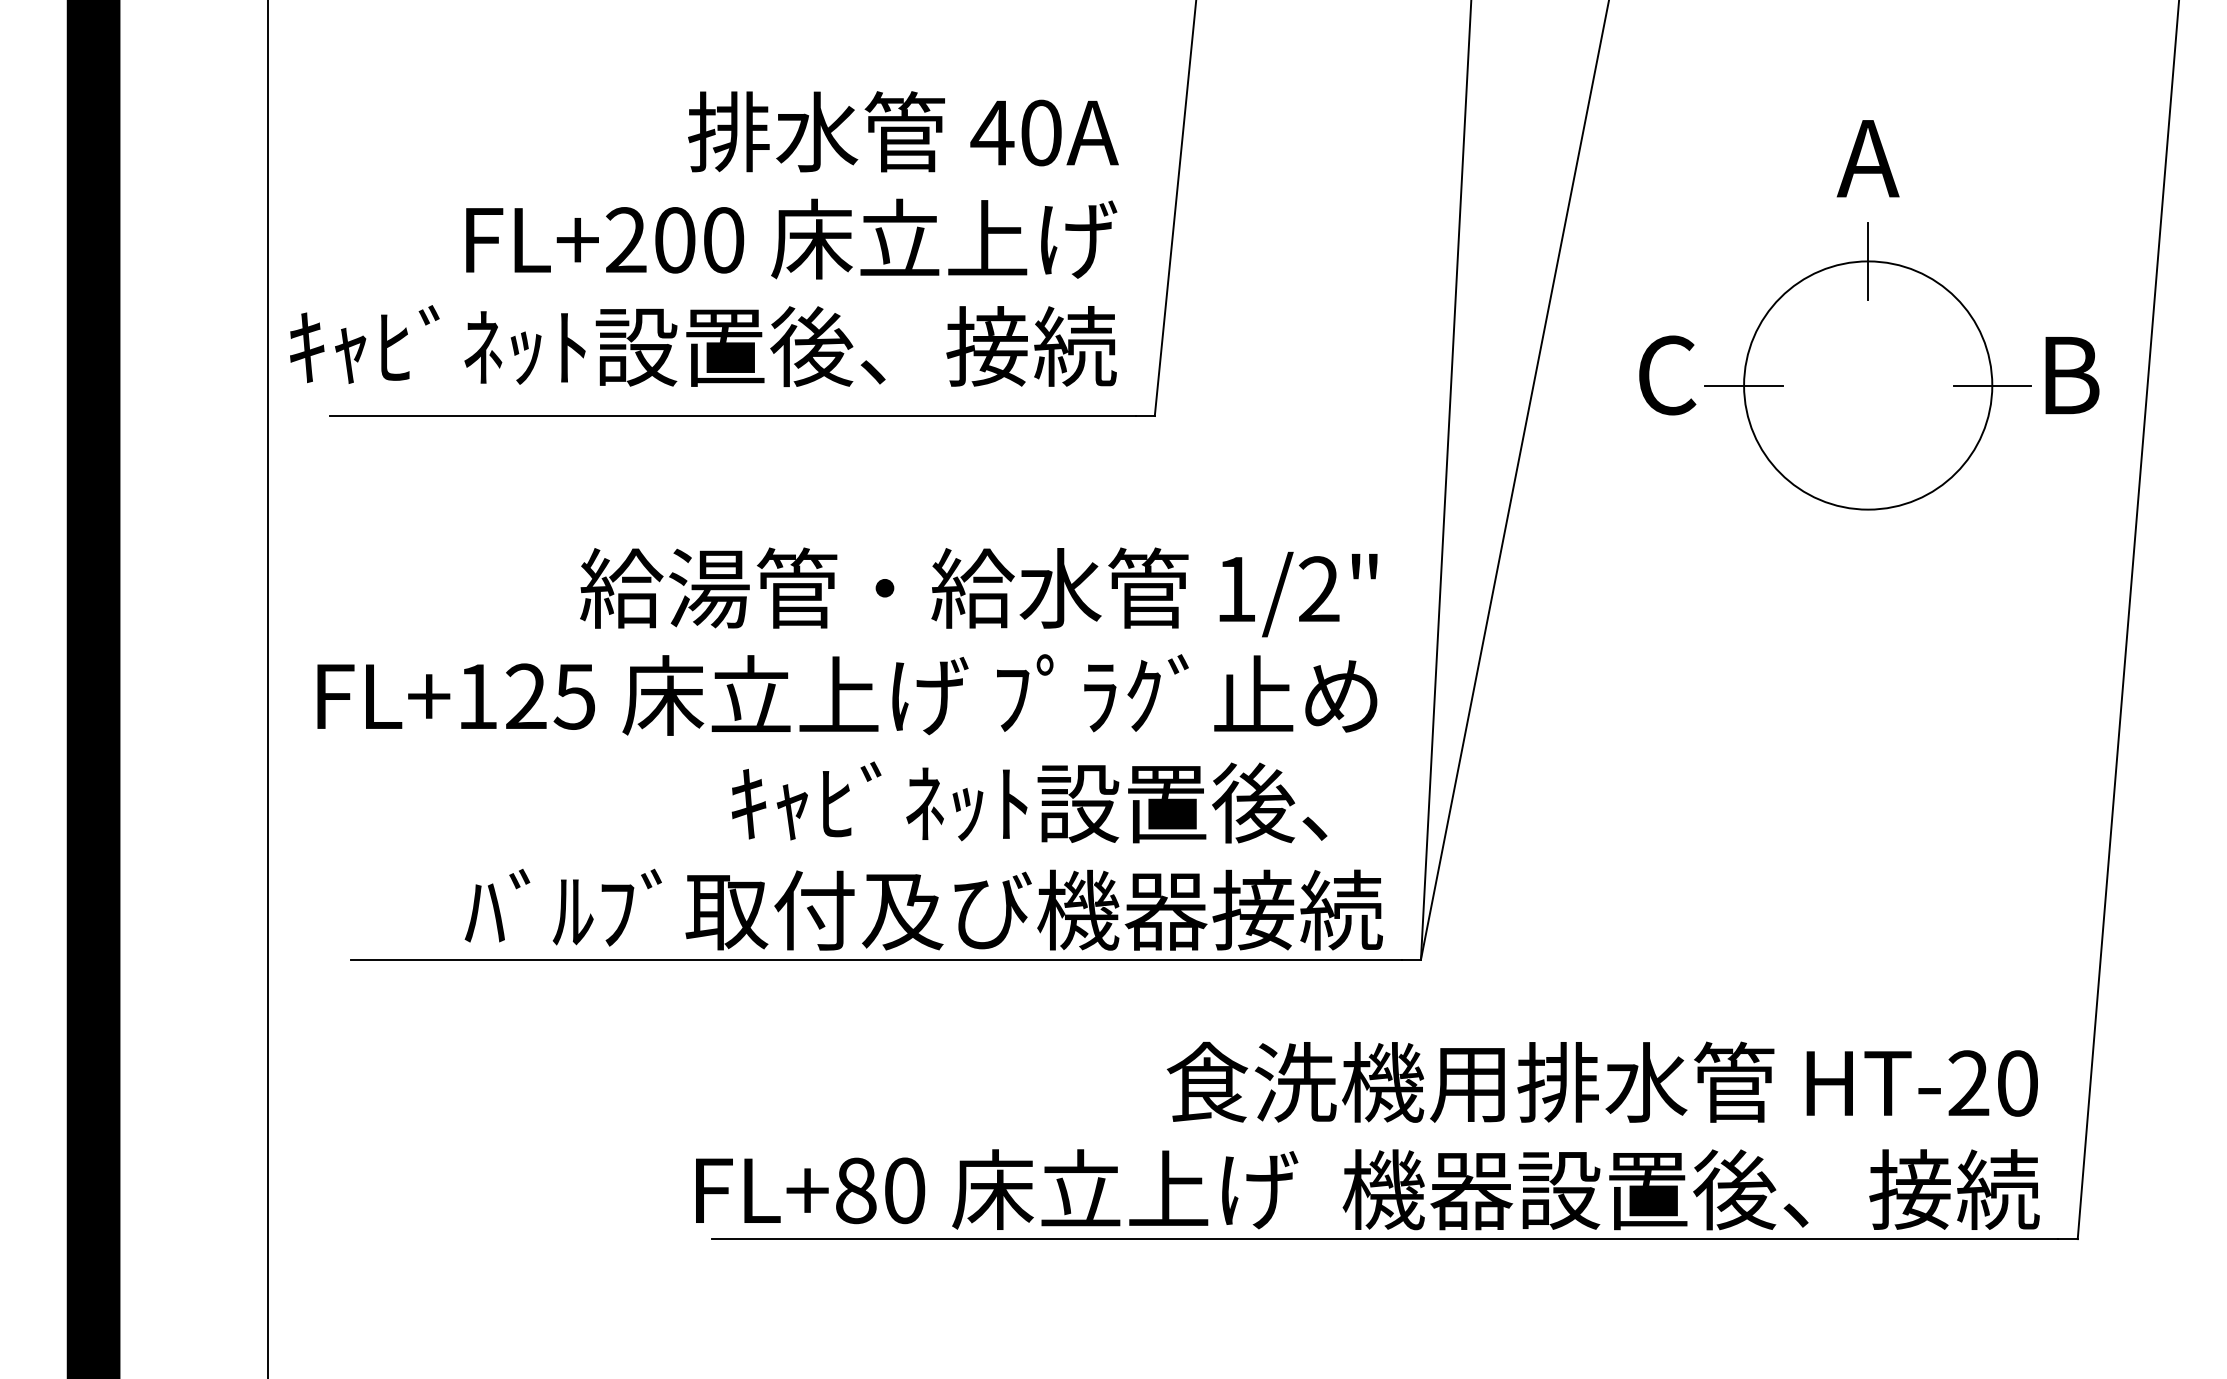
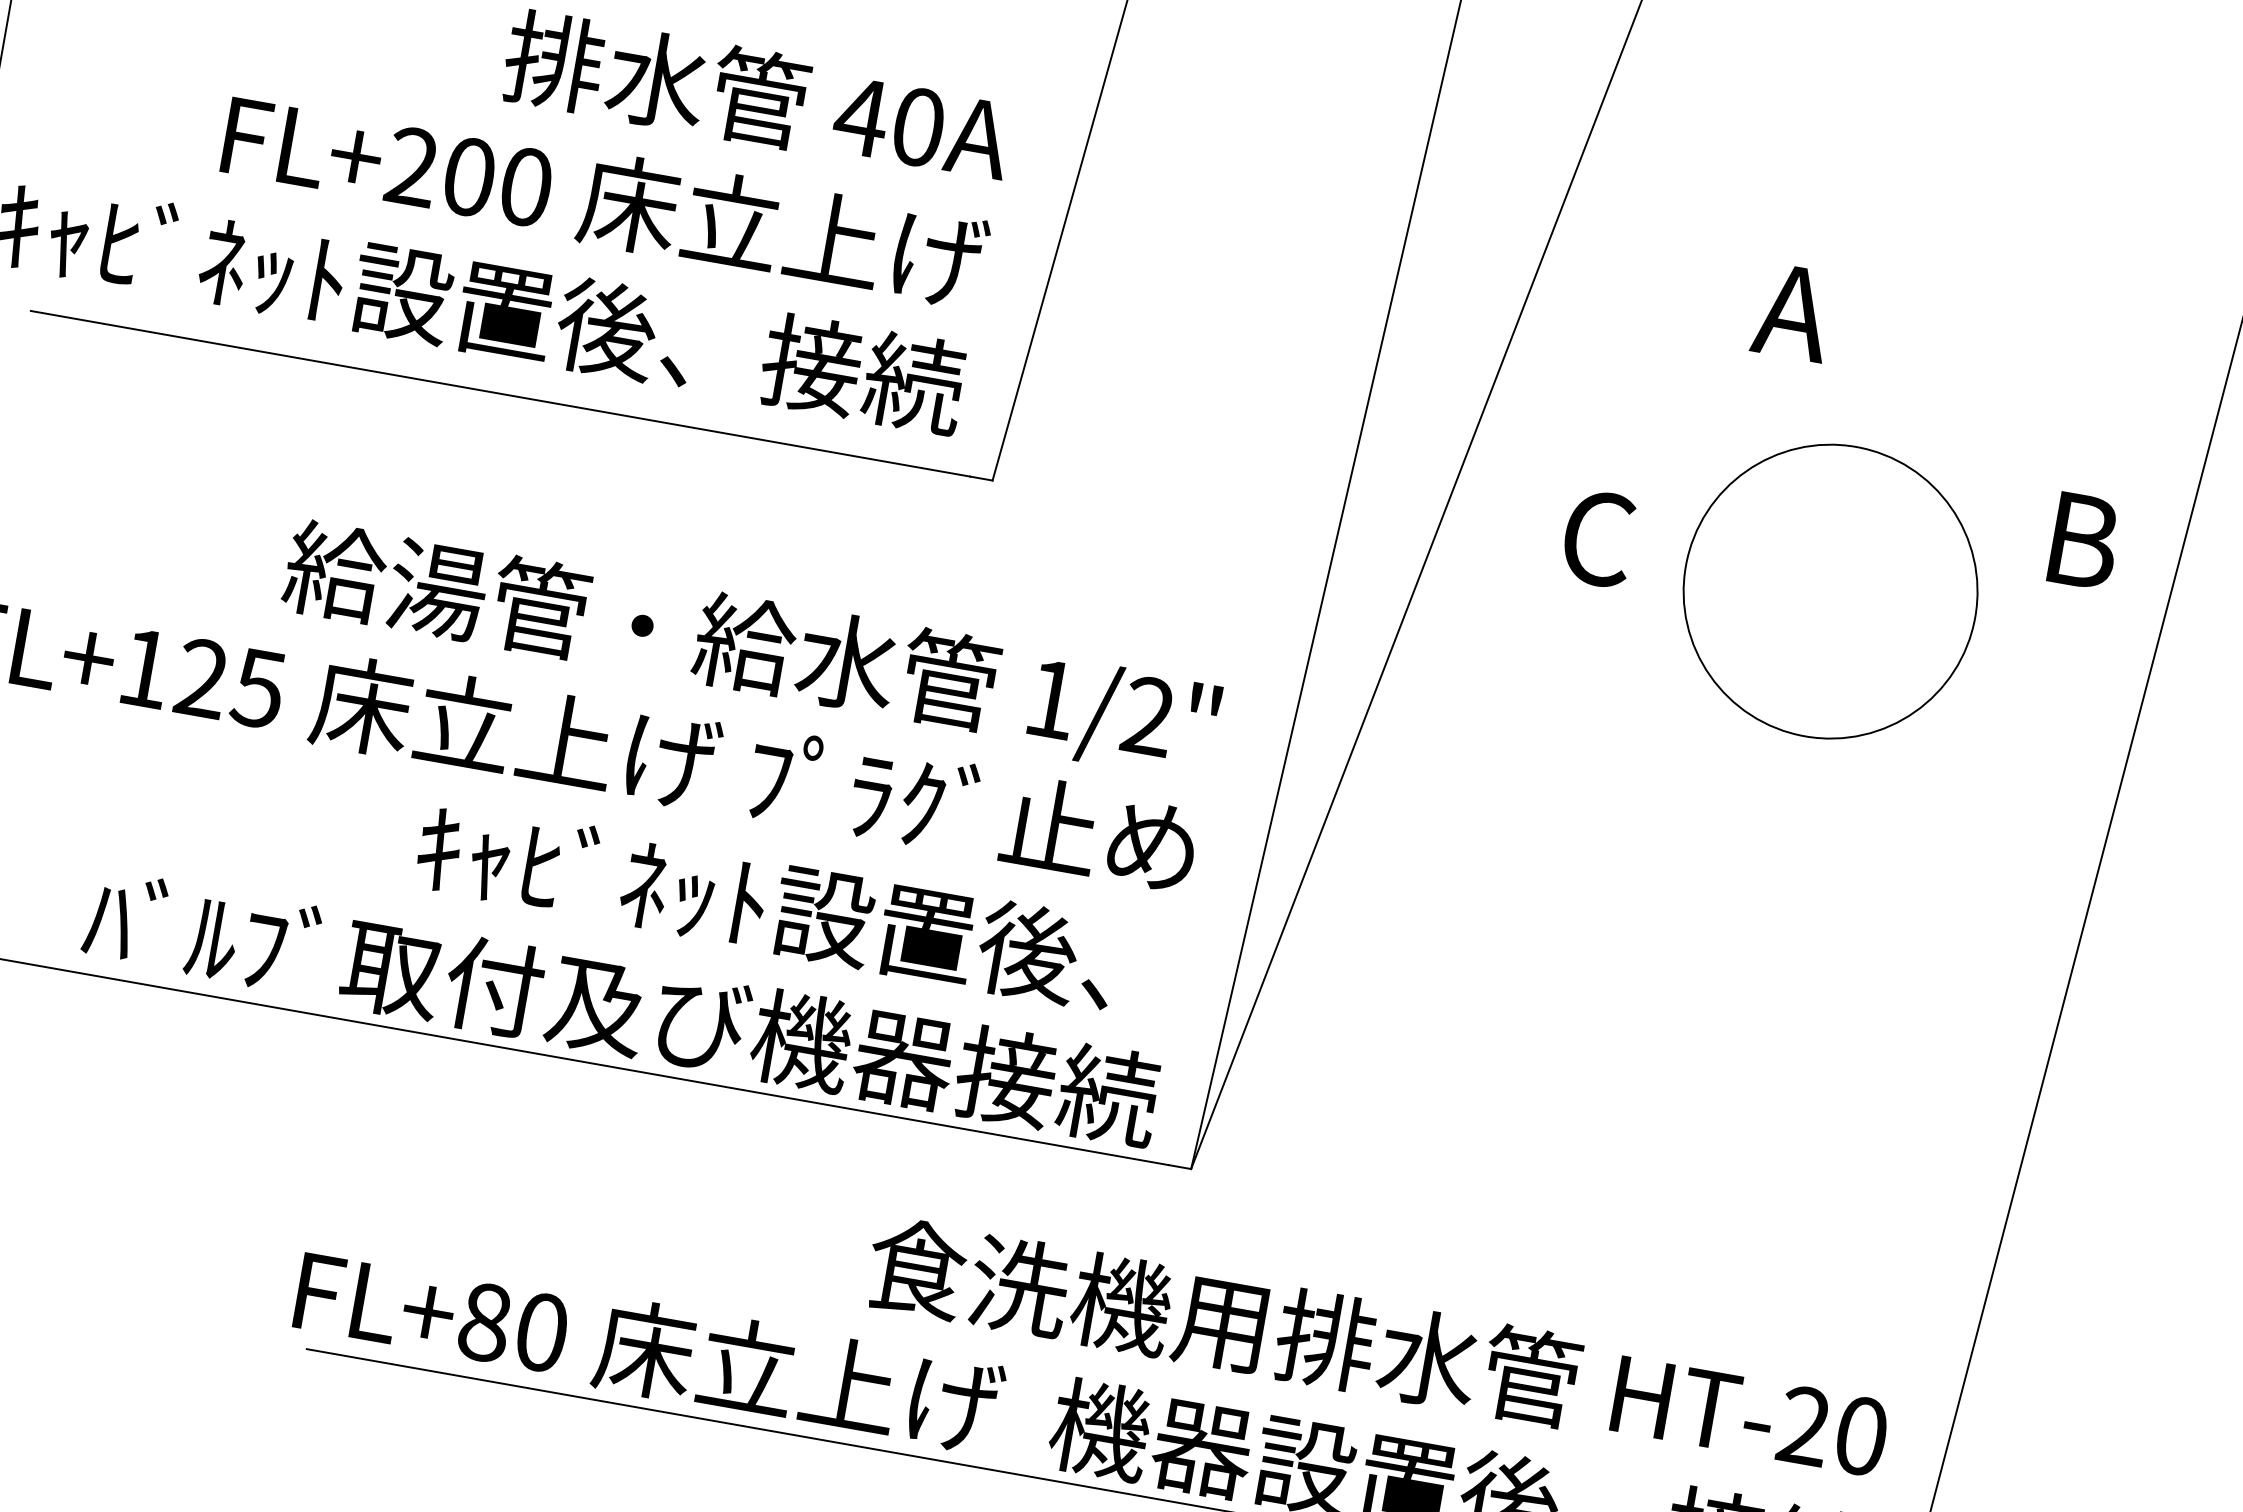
text: (1867, 158) -> (1792, 312), moved
line: (1868, 261) -> (1856, 447), removed
text: (2072, 375) -> (2085, 541), moved
line: (1743, 385) -> (1685, 565), removed
line: (1991, 385) -> (1974, 616), removed

